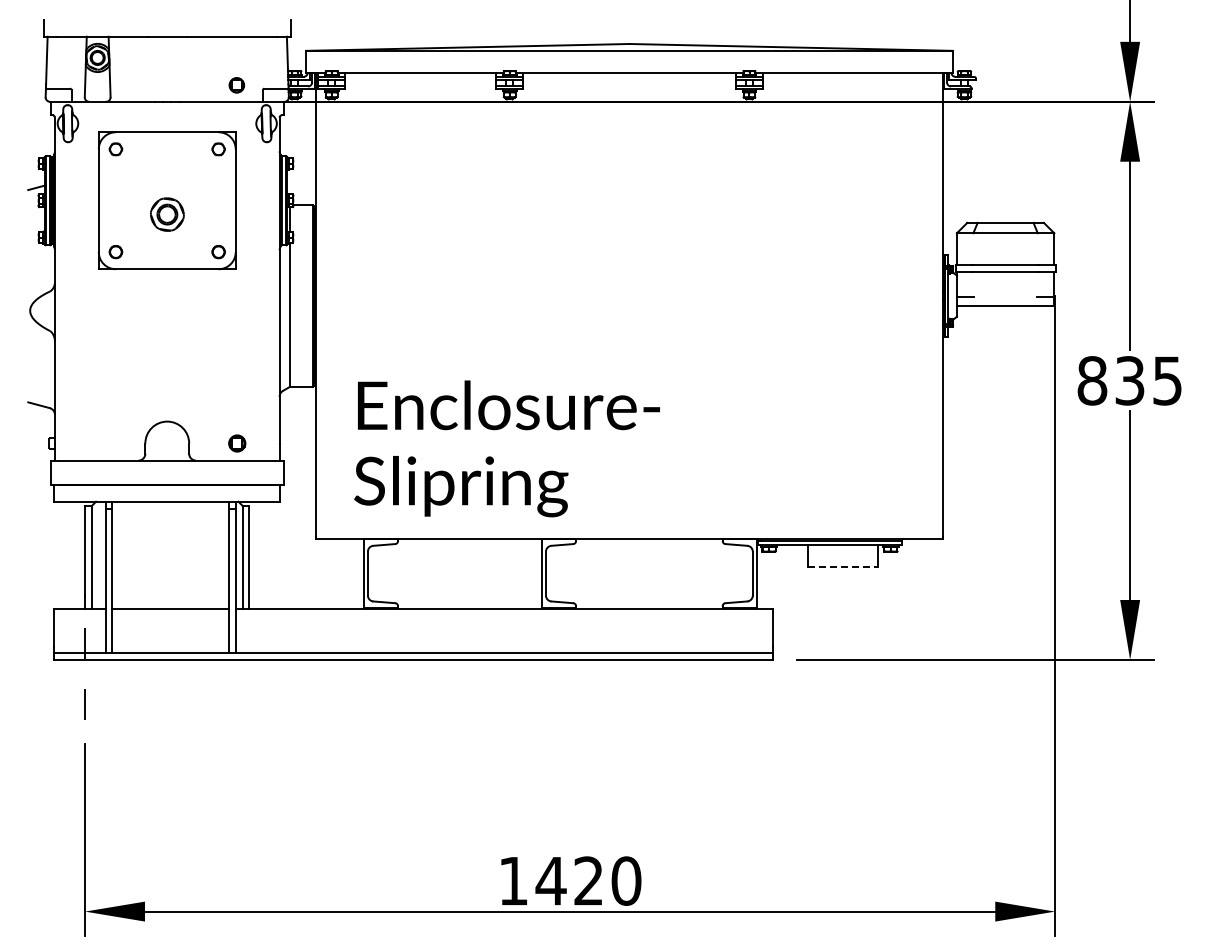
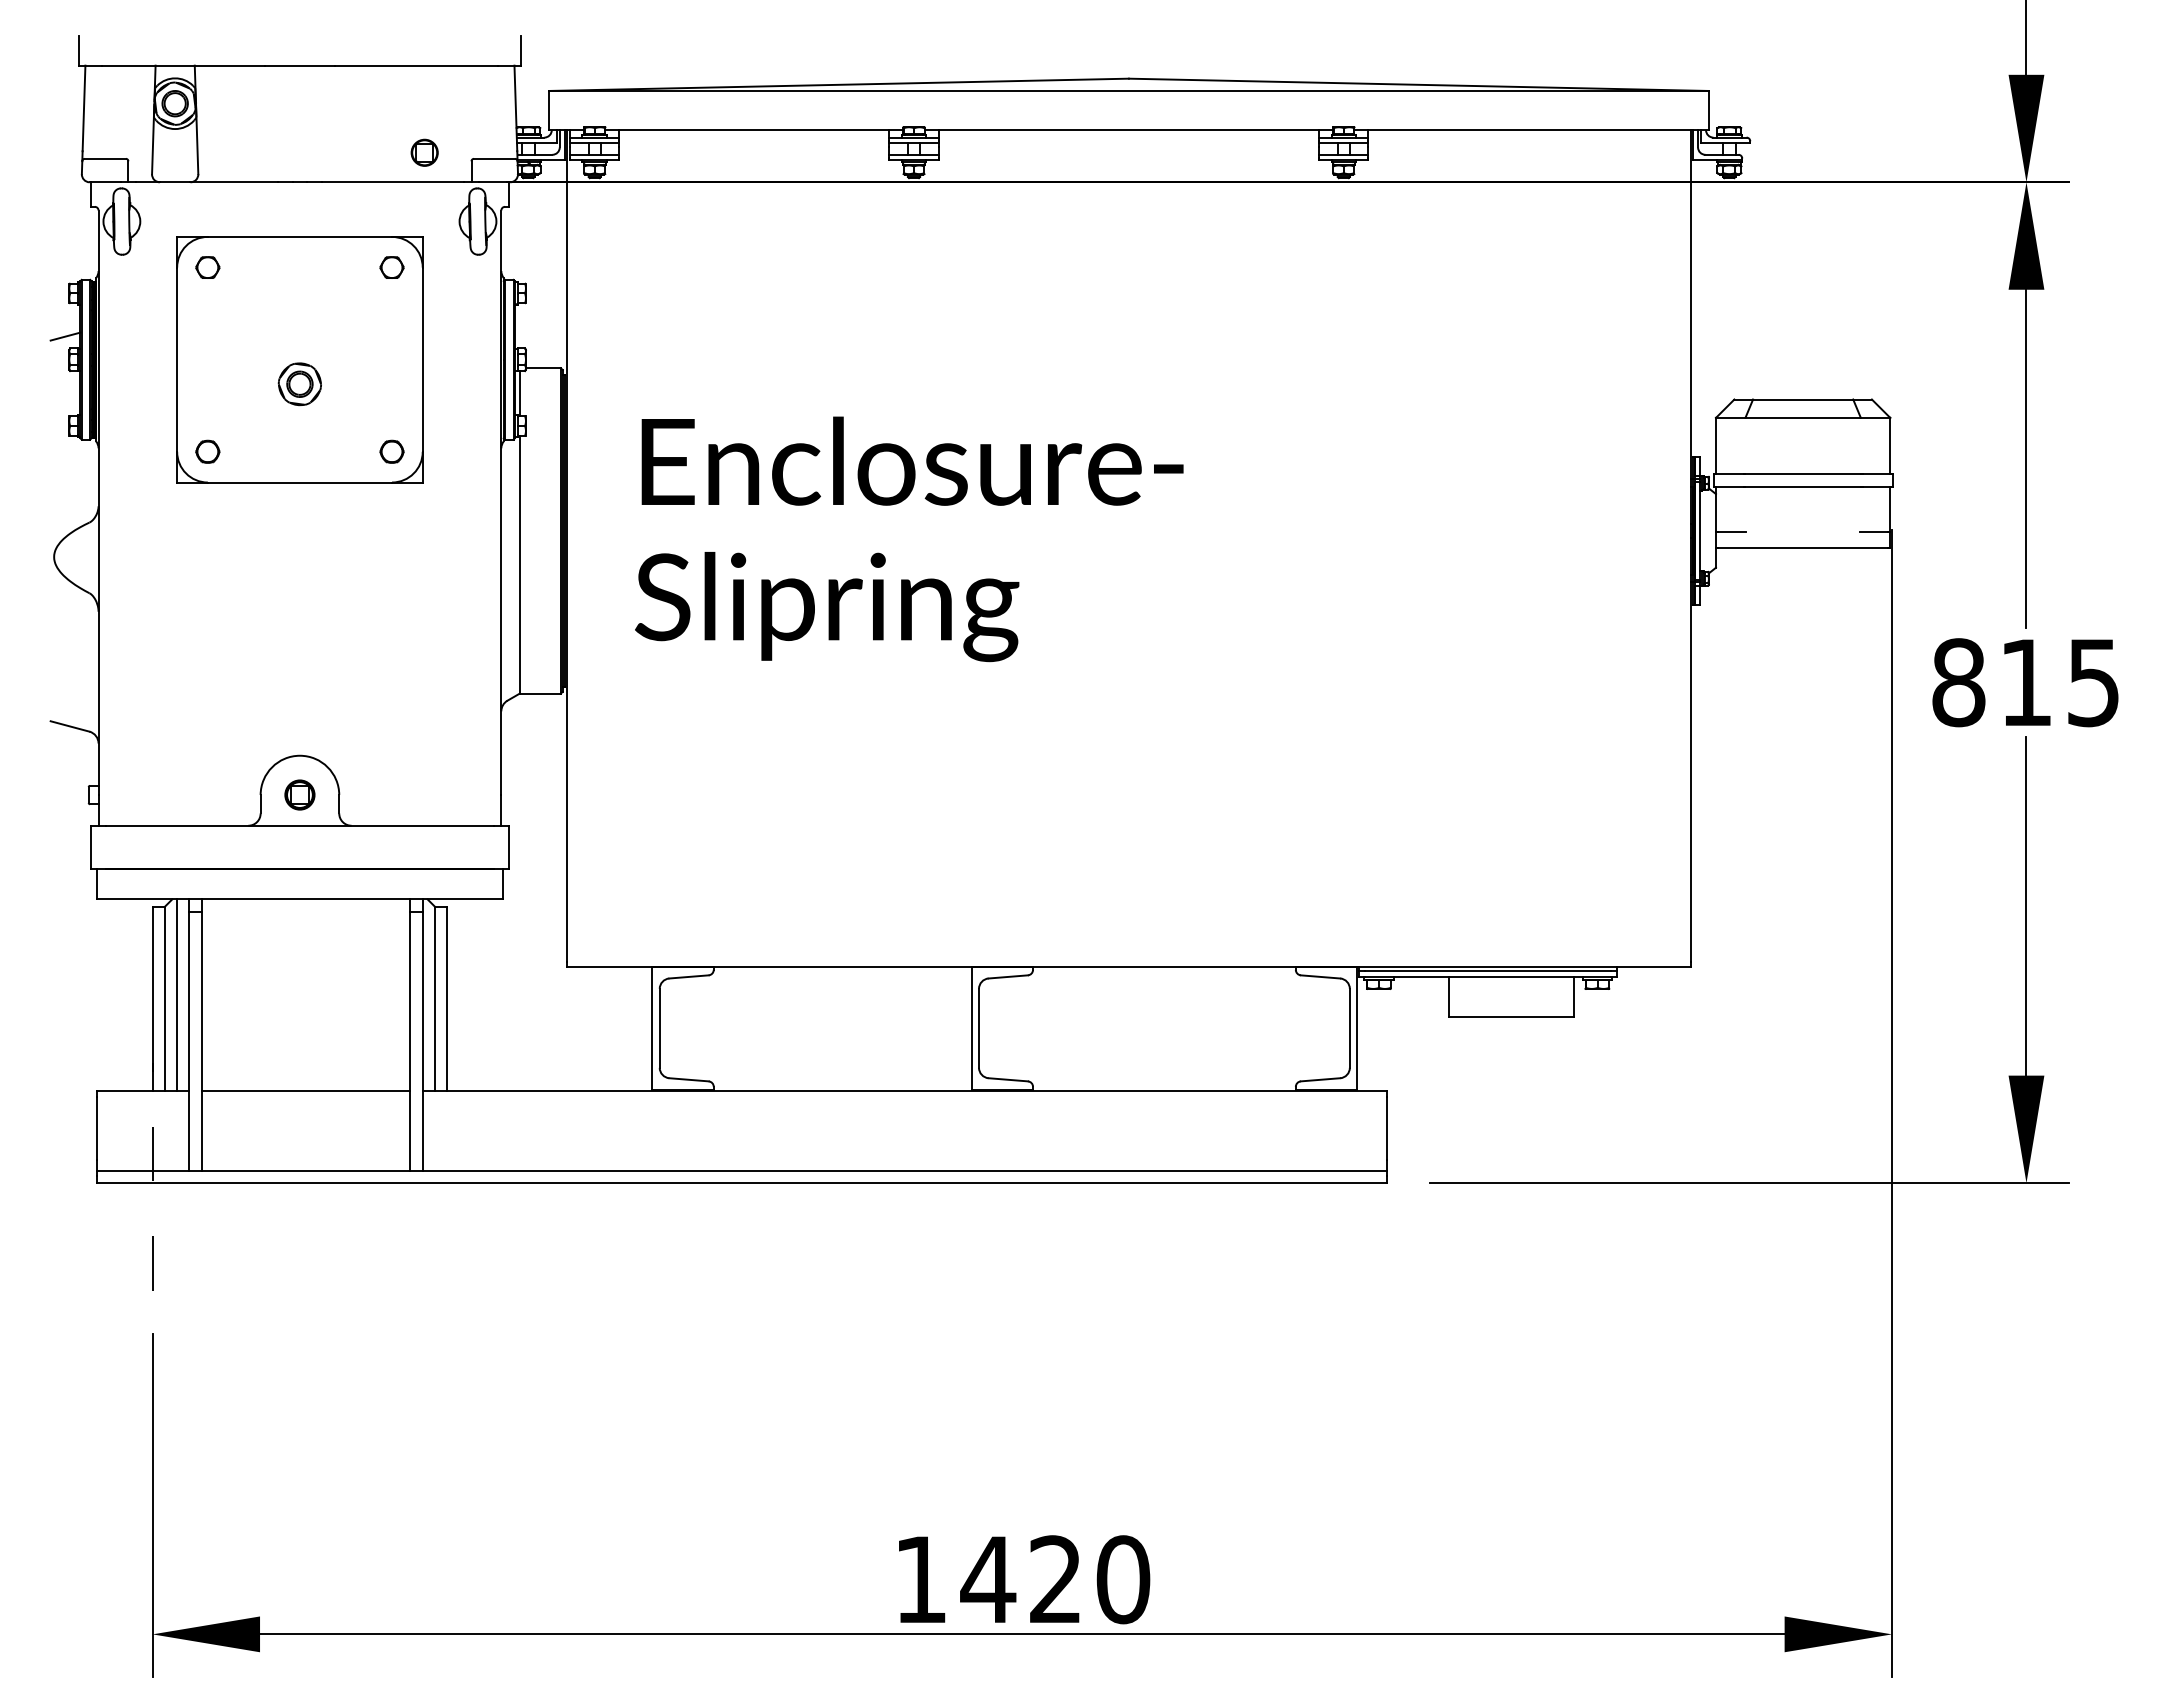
part: (166, 213) -> (298, 382), size x0.71
text: (1129, 380) -> (2025, 682), 835 -> 815
part: (237, 443) -> (300, 795), moved
text: (506, 448) -> (908, 538), moved
line: (98, 554) -> (176, 994), added
line: (842, 567) -> (1510, 1017), dashed -> solid

